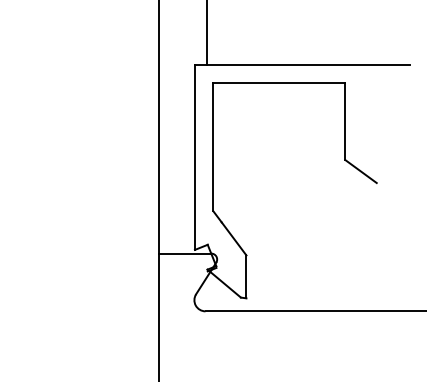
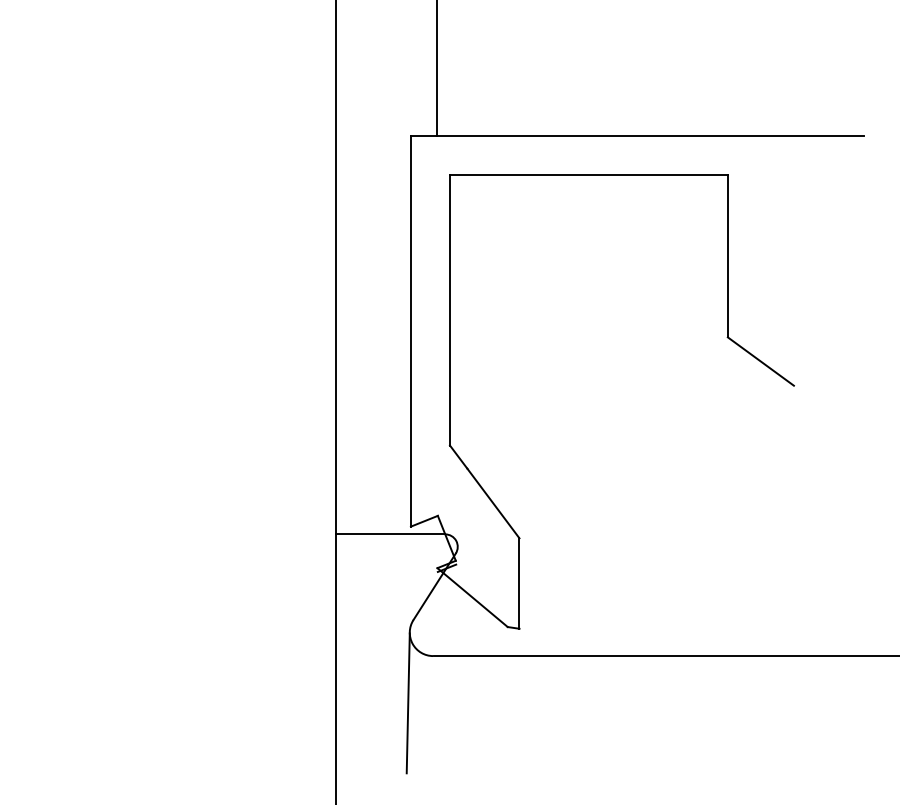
line: (193, 333) -> (407, 702), added

